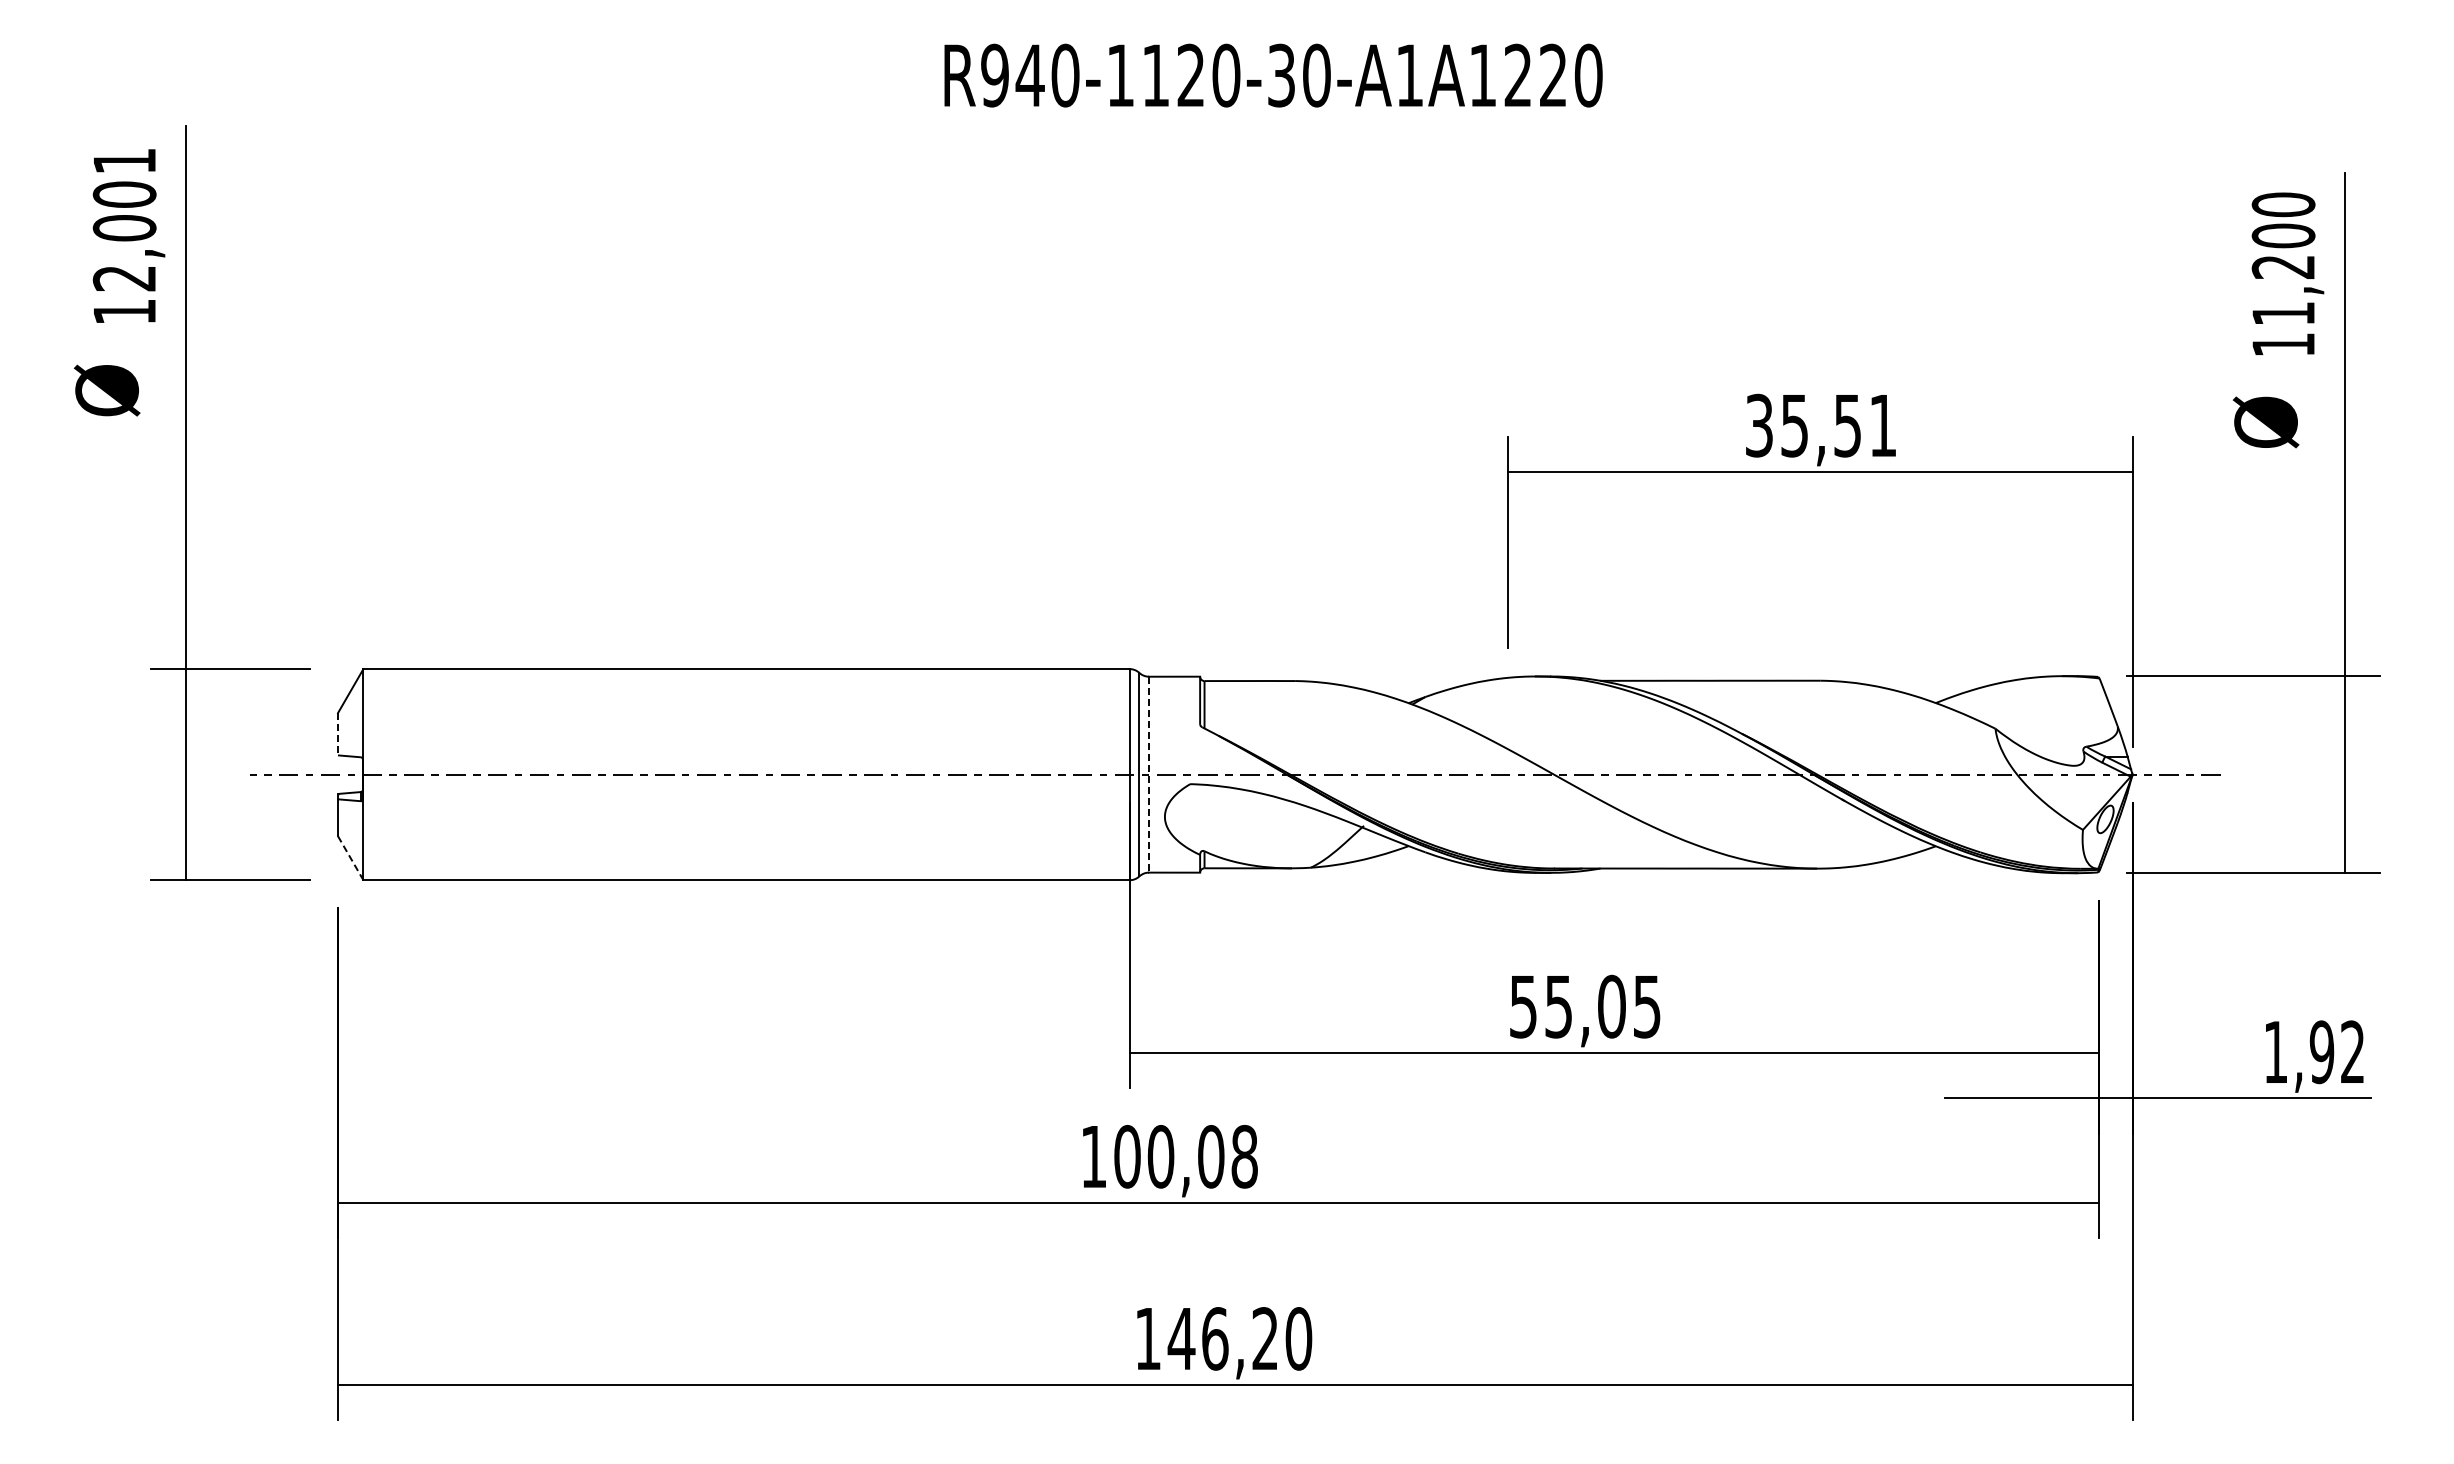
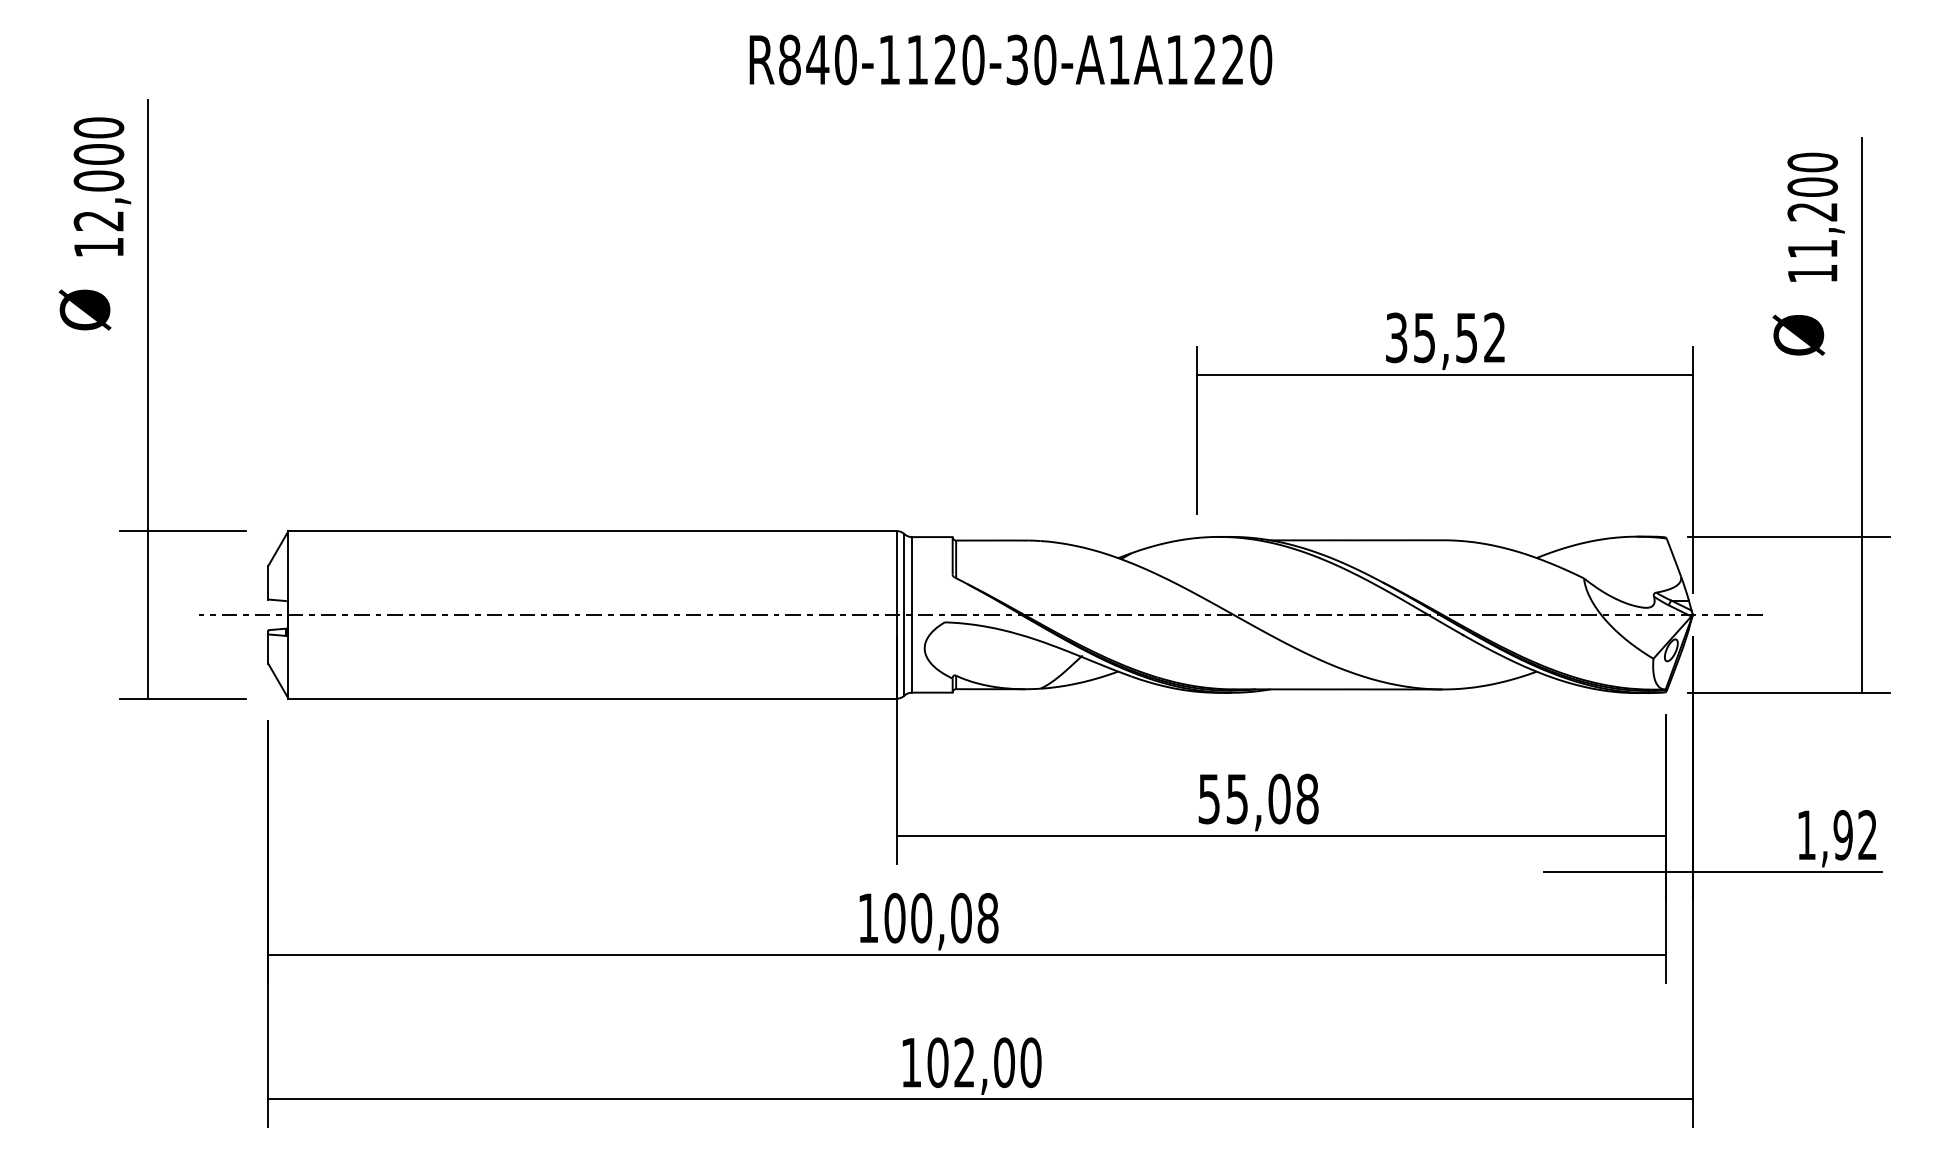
text: (994, 75) -> (789, 59), R940-1120-30-A1A1220 -> R840-1120-30-A1A1220
text: (124, 161) -> (98, 128), 12,001 -> 12,000
text: (1882, 424) -> (1494, 336), 35,51 -> 35,52
line: (338, 734) -> (268, 582), dashed -> solid
line: (1149, 774) -> (912, 614), dashed -> solid
line: (350, 858) -> (278, 681), dashed -> solid
text: (1647, 1006) -> (1307, 798), 55,05 -> 55,08
text: (1222, 1338) -> (970, 1062), 146,20 -> 102,00

